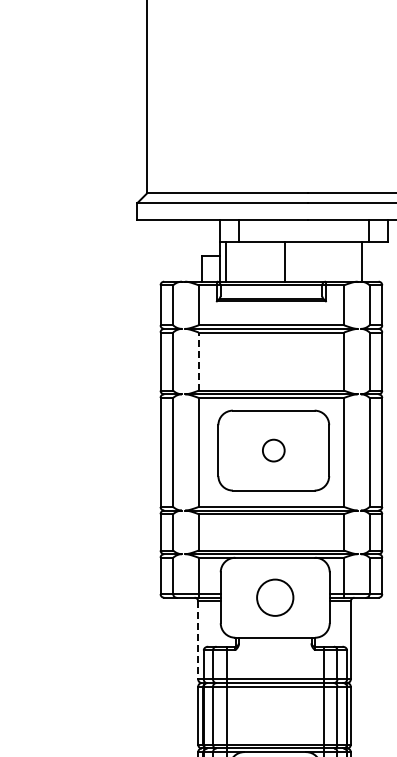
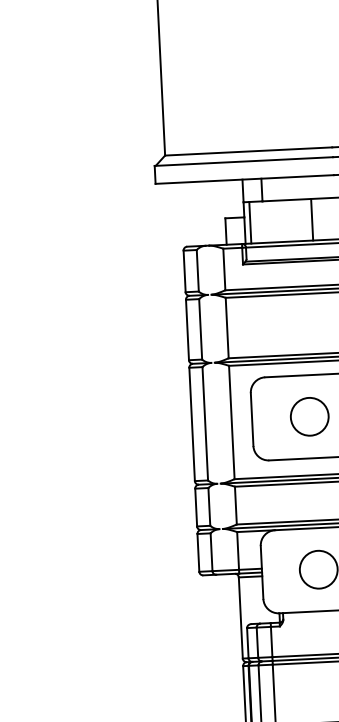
line: (198, 361) -> (226, 327), dashed -> solid
circle: (273, 450) -> (309, 416), size x1.67
line: (198, 640) -> (241, 618), dashed -> solid

